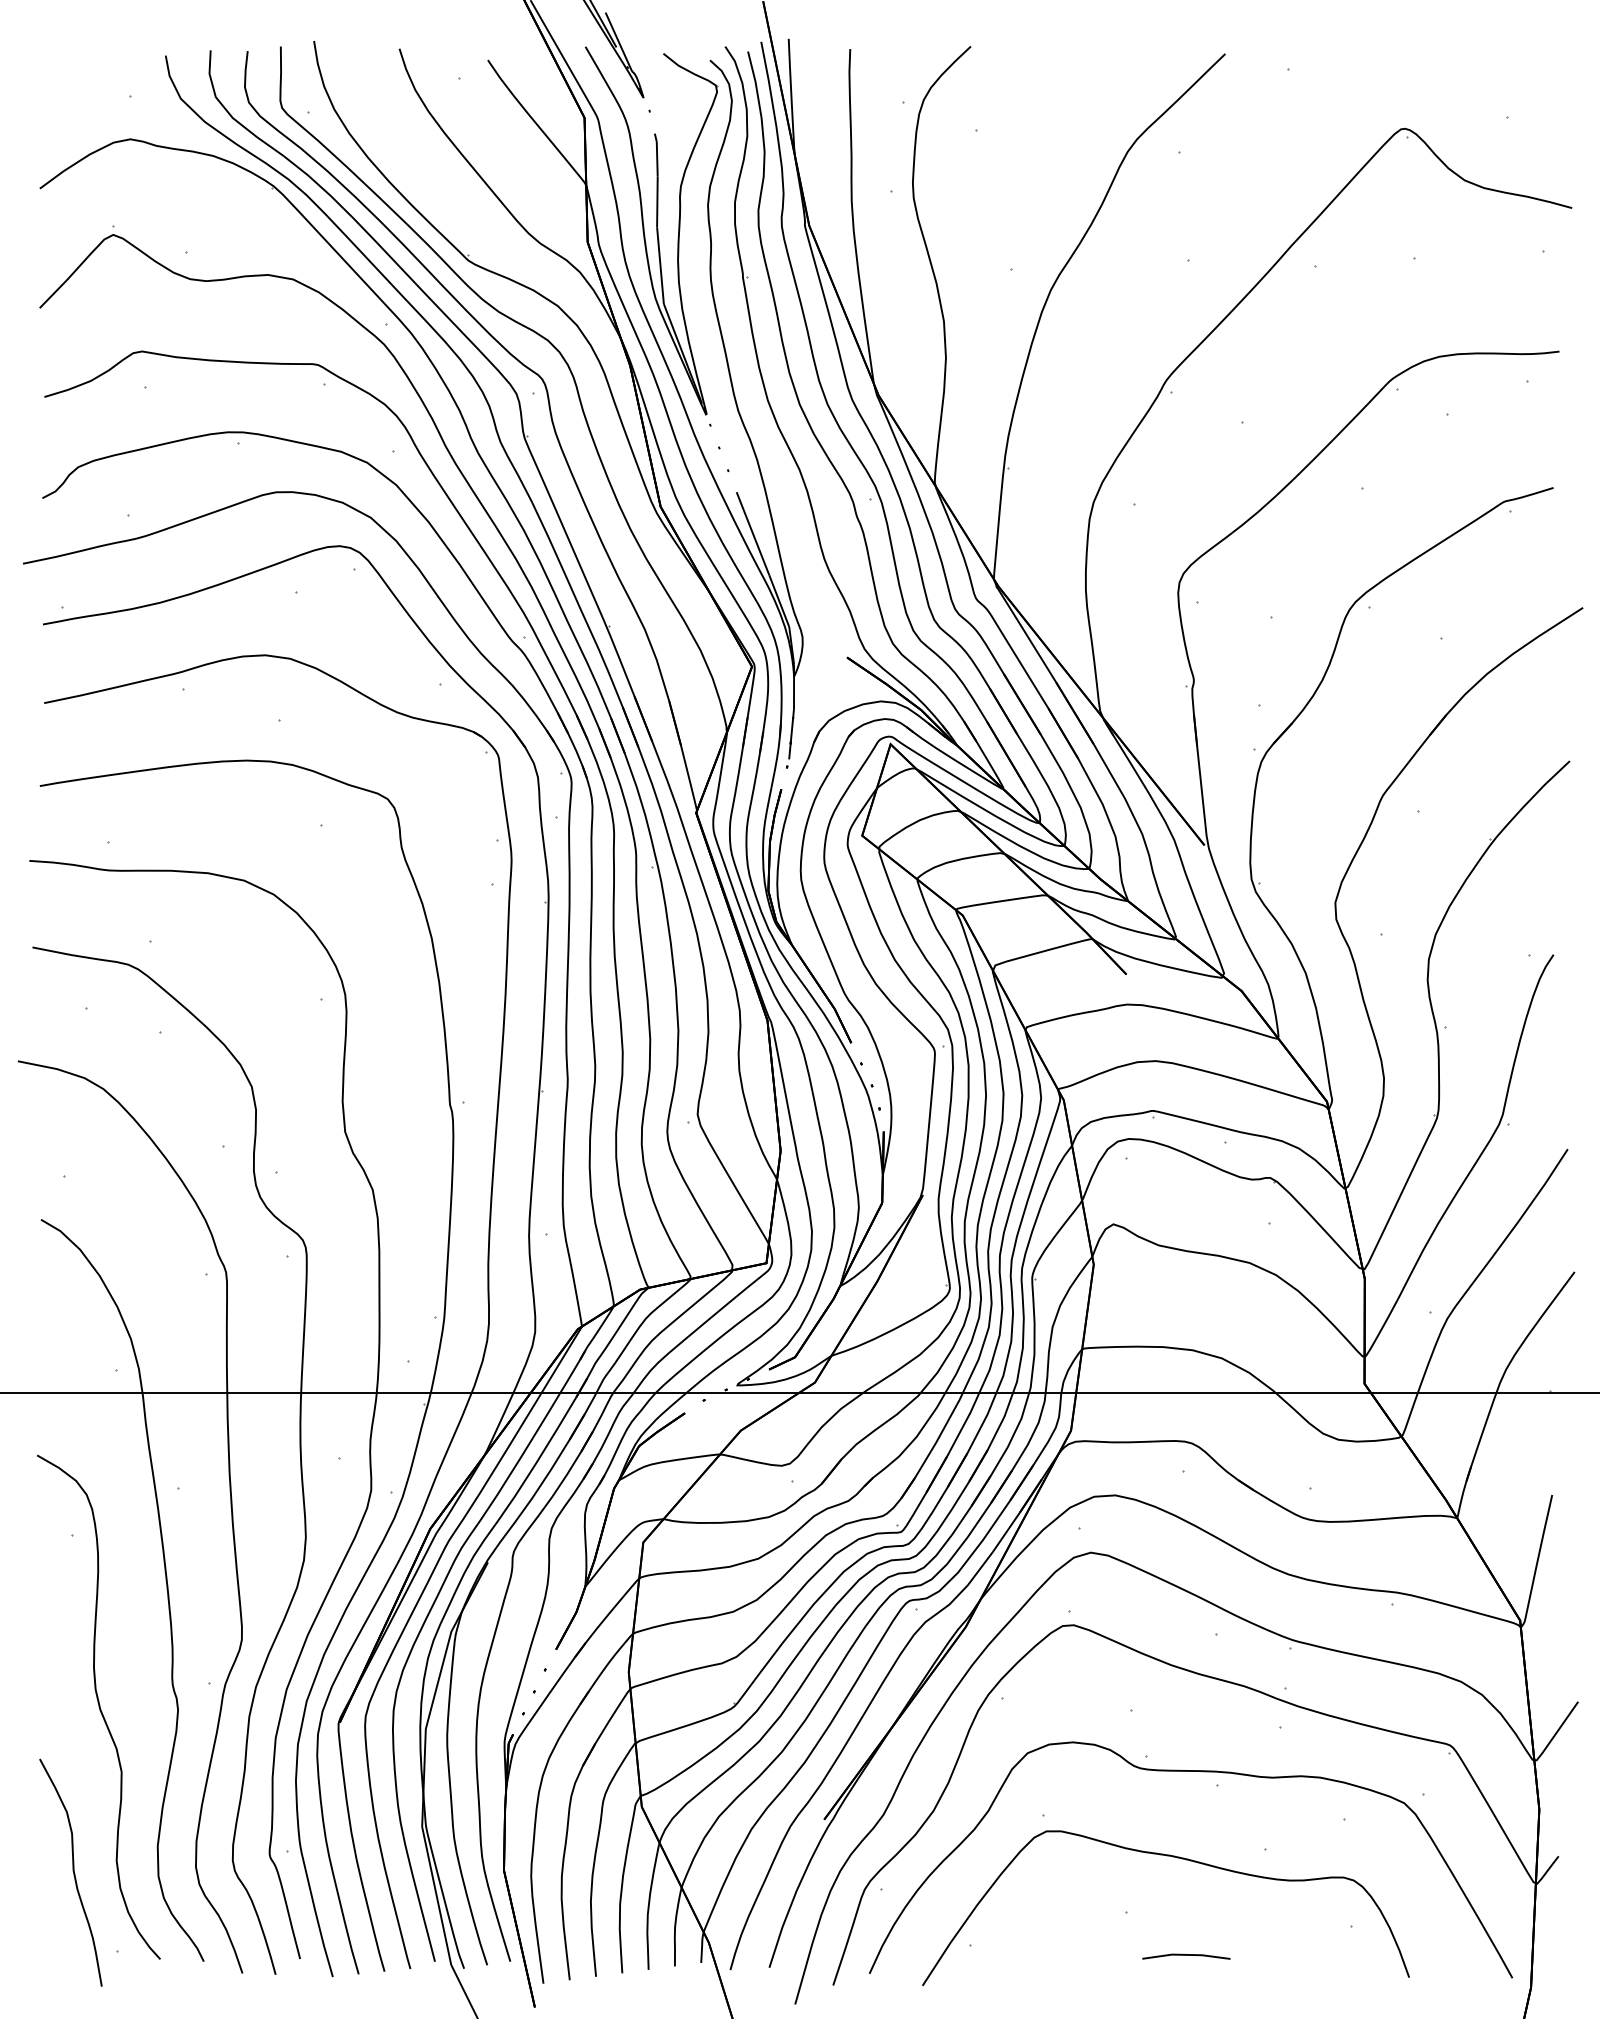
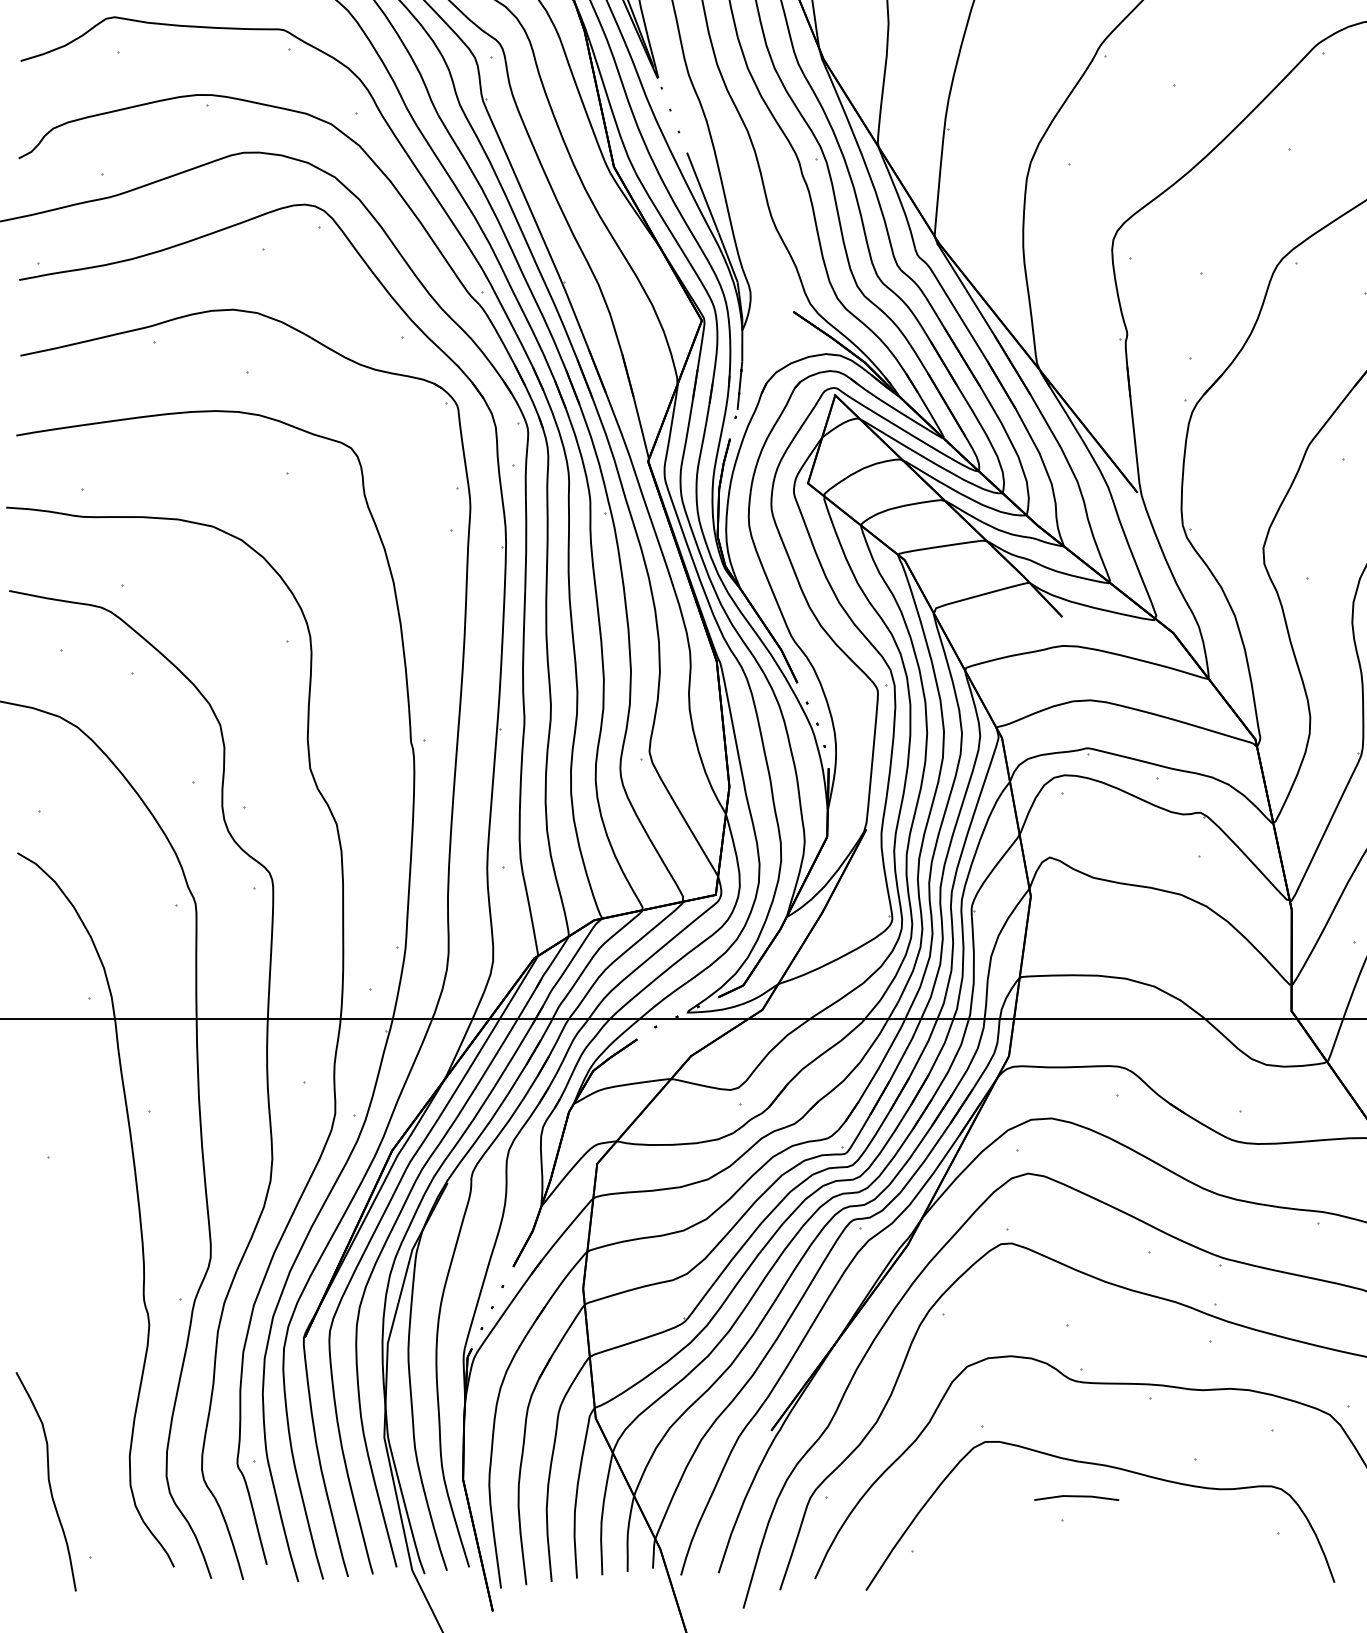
curve: (98, 1706) -> (72, 1321), removed
line: (1186, 1955) -> (1076, 1496), moved

